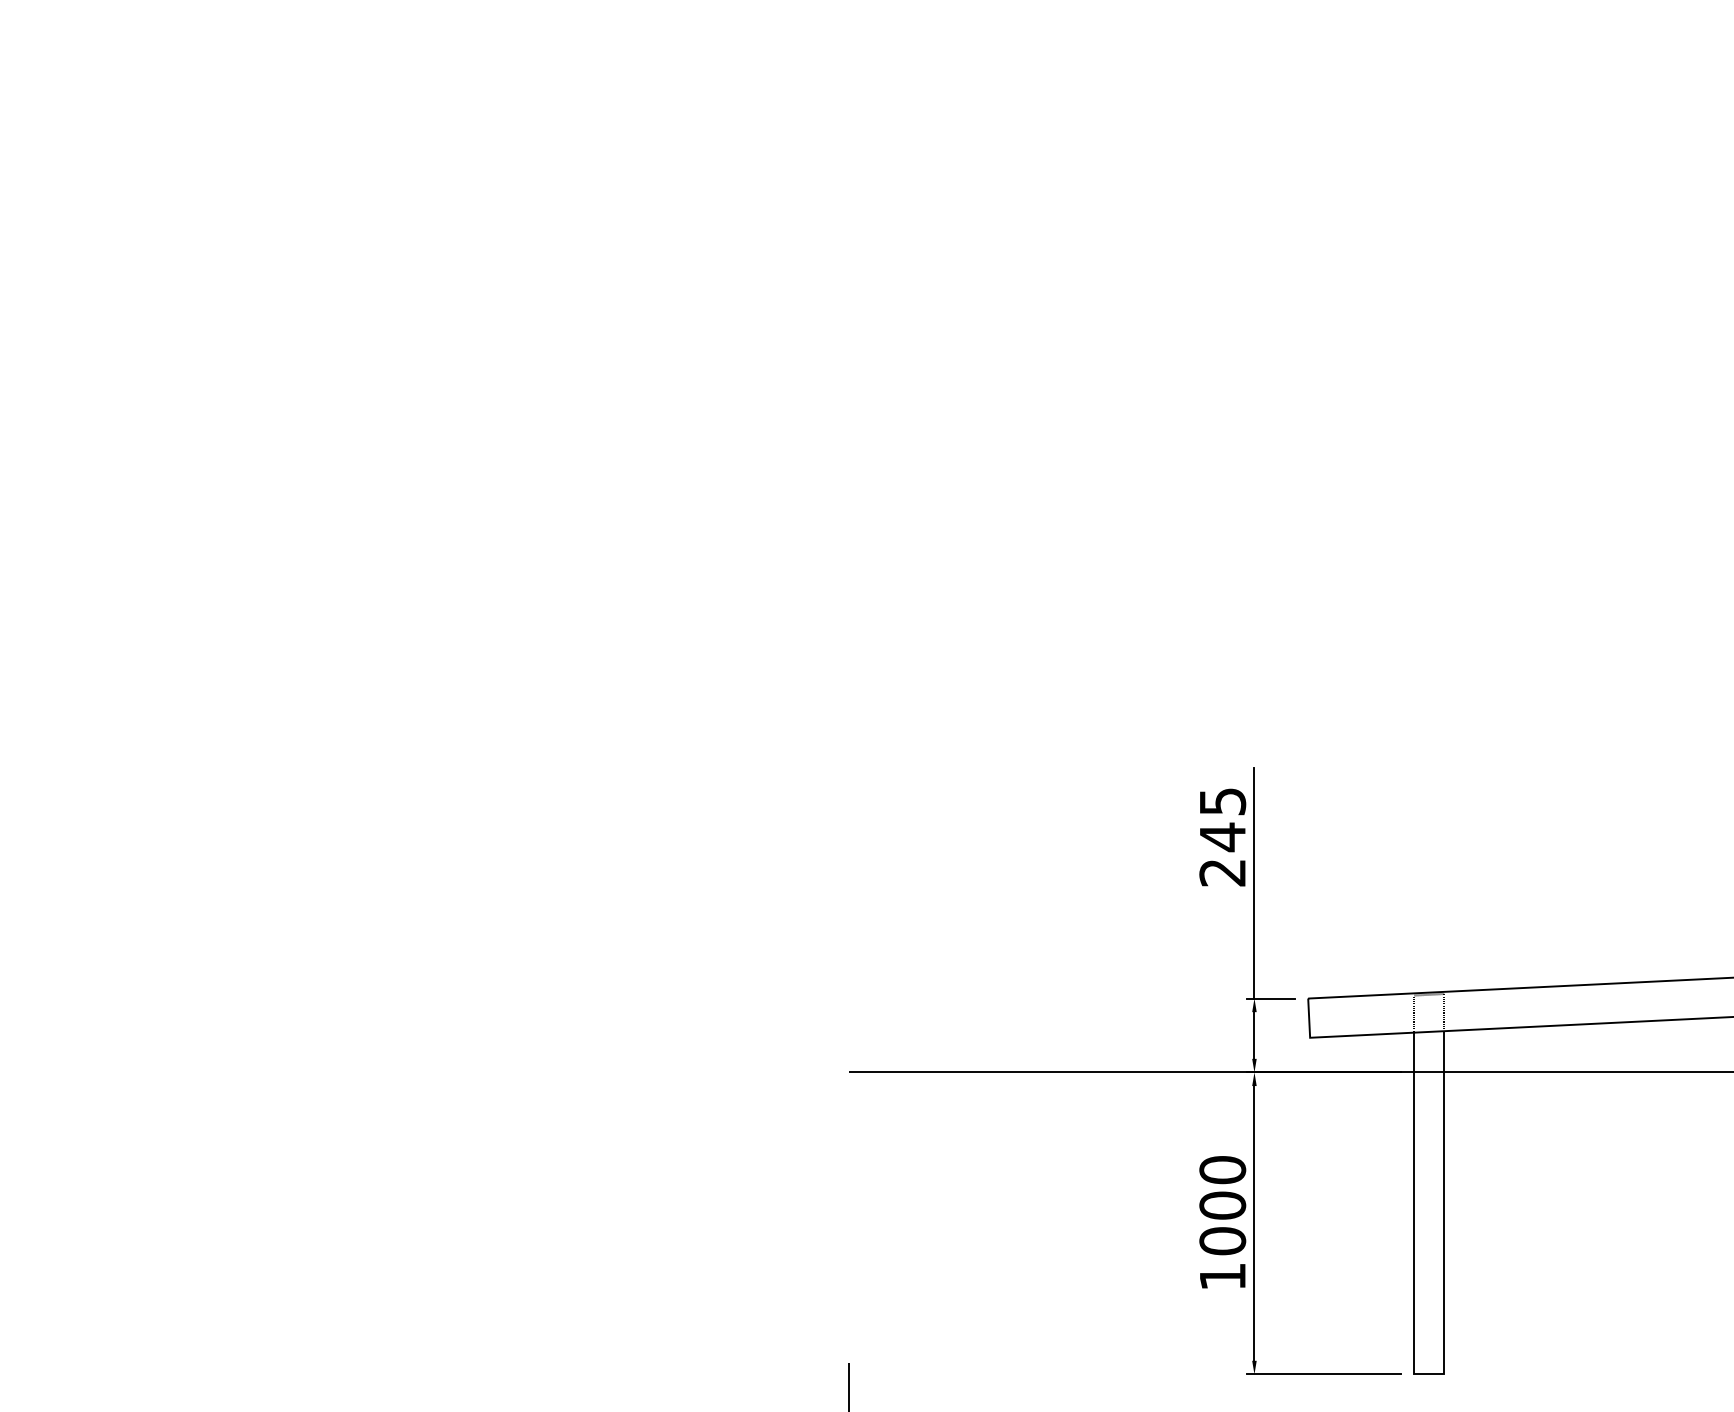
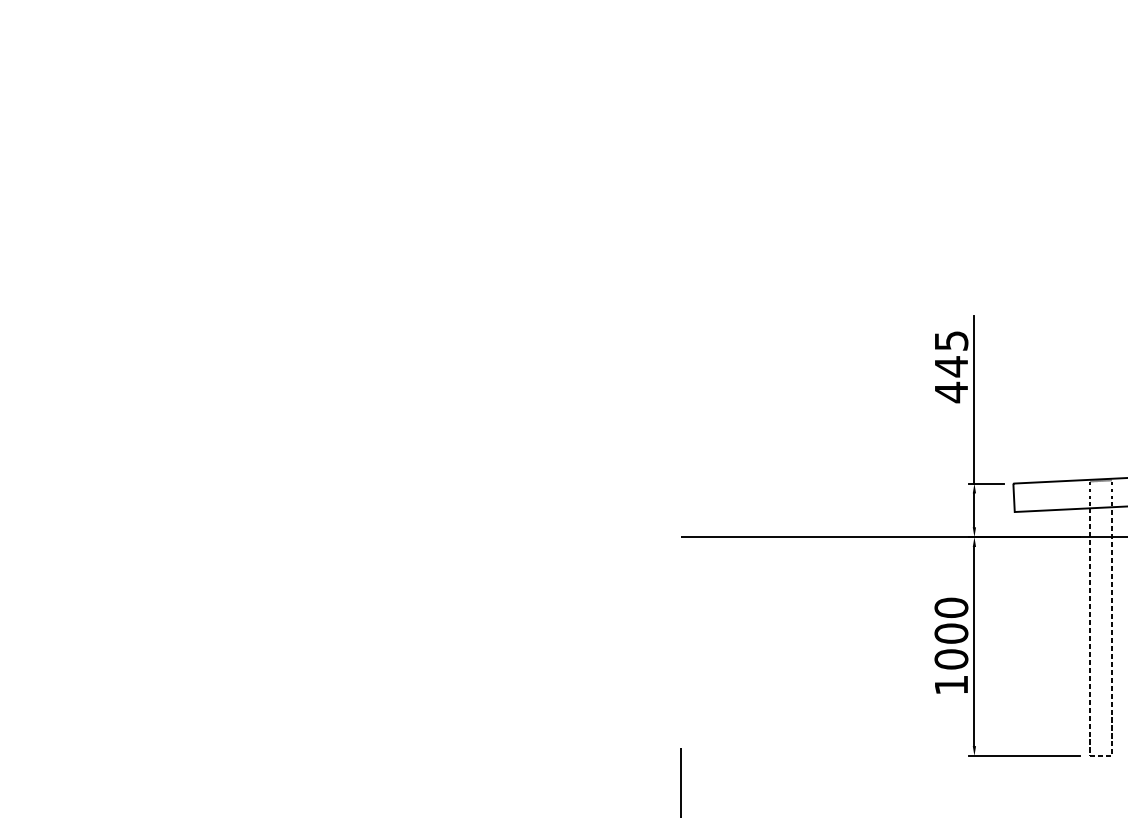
text: (1222, 872) -> (951, 392), 245 -> 445
line: (1430, 1374) -> (1101, 756), solid -> dashed

